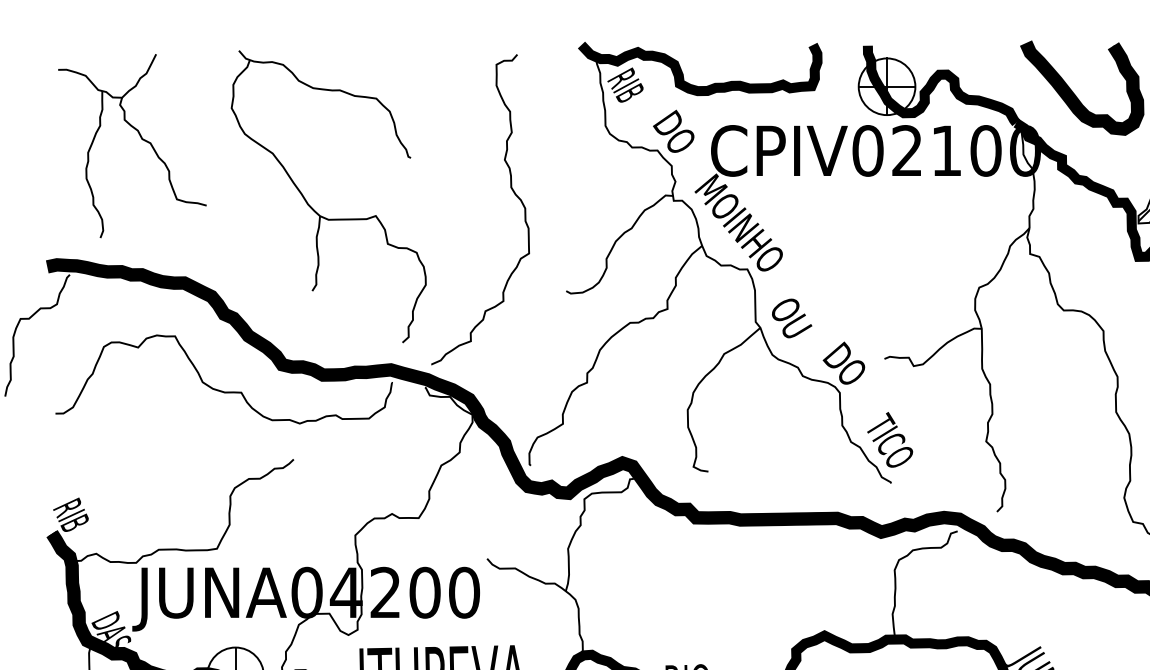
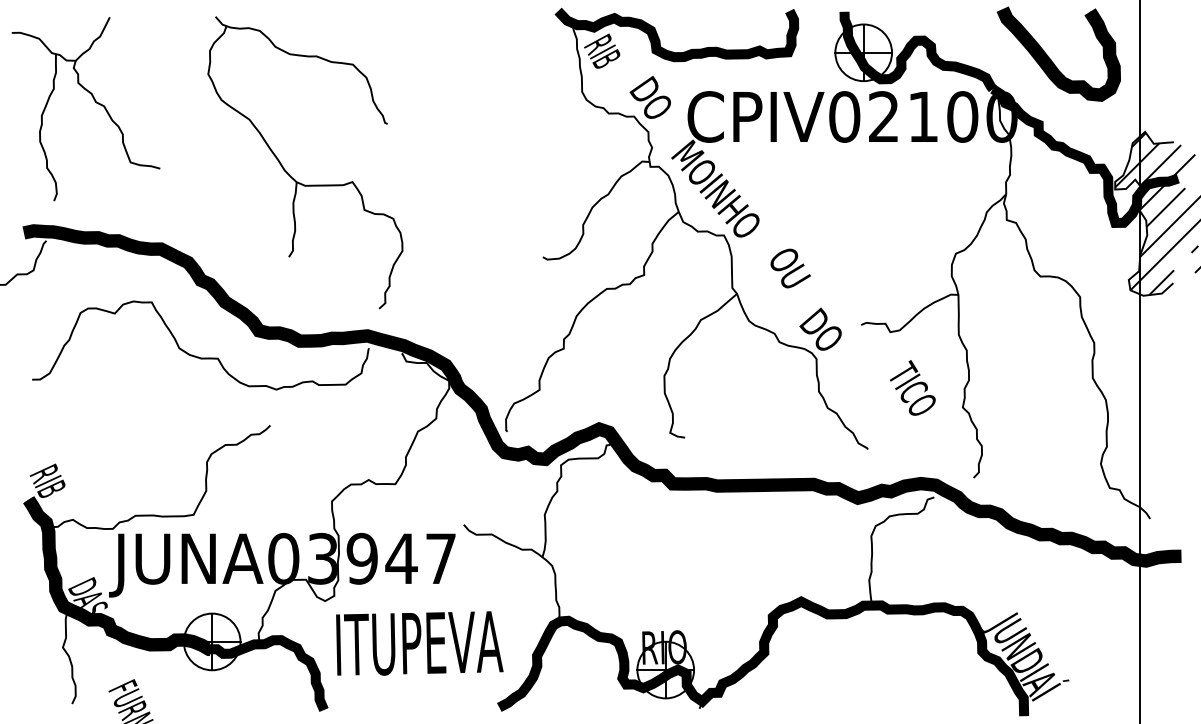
part: (140, 138) -> (94, 101), moved
curve: (512, 192) -> (489, 158), removed
text: (791, 318) -> (790, 268), moved
text: (889, 439) -> (912, 387), moved
text: (404, 592) -> (381, 558), JUNA04200 -> JUNA03947

